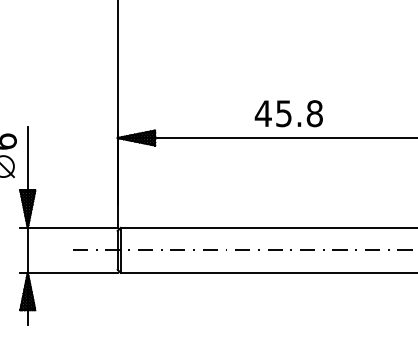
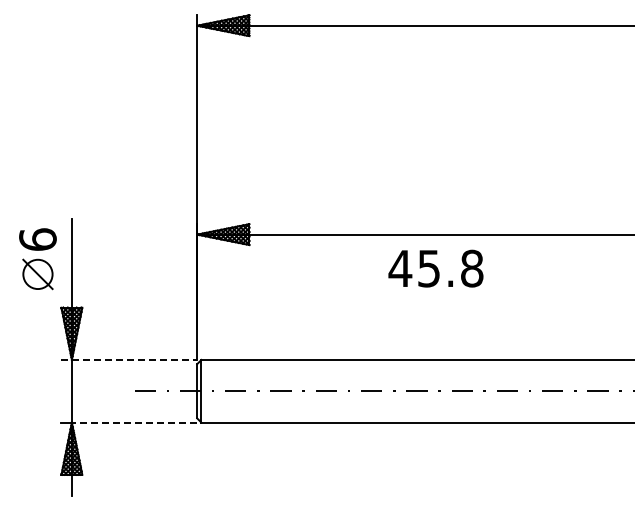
text: (288, 113) -> (435, 268), moved
line: (69, 227) -> (129, 359), solid -> dashed
line: (72, 272) -> (134, 422), solid -> dashed

